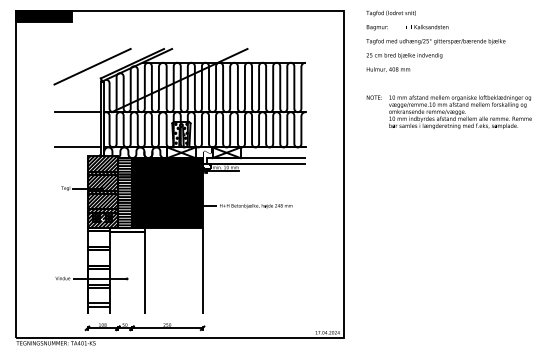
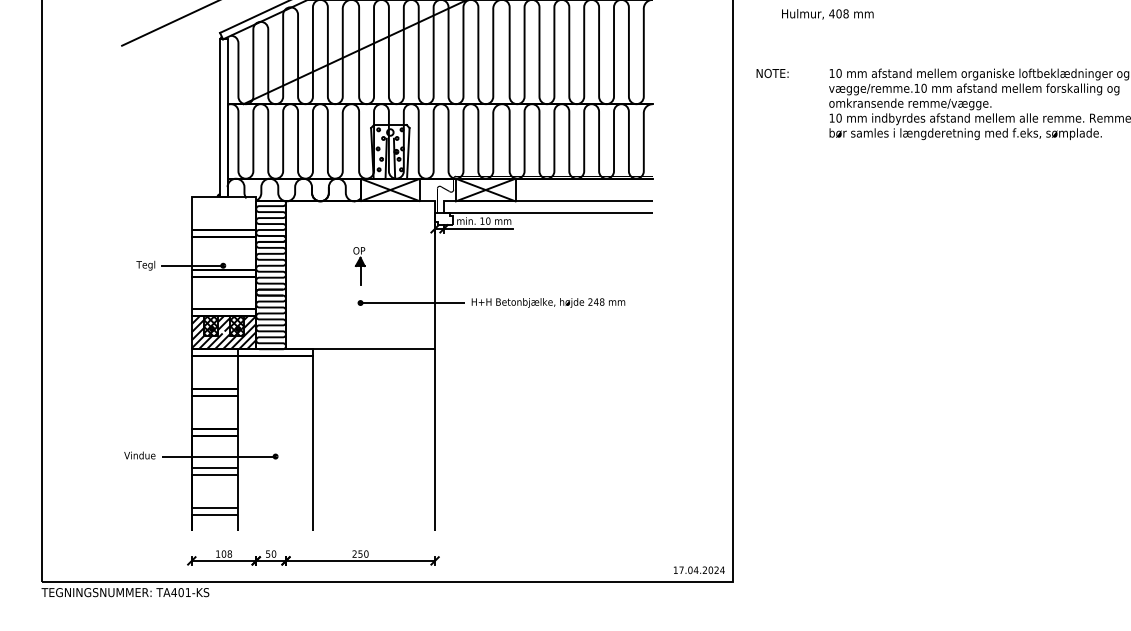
text: (373, 97) -> (770, 73), moved
line: (77, 112) -> (170, 104), removed
line: (77, 147) -> (170, 178), removed
hatch: (102, 184) -> (223, 257), removed
fill: (167, 193) -> (360, 276), removed

